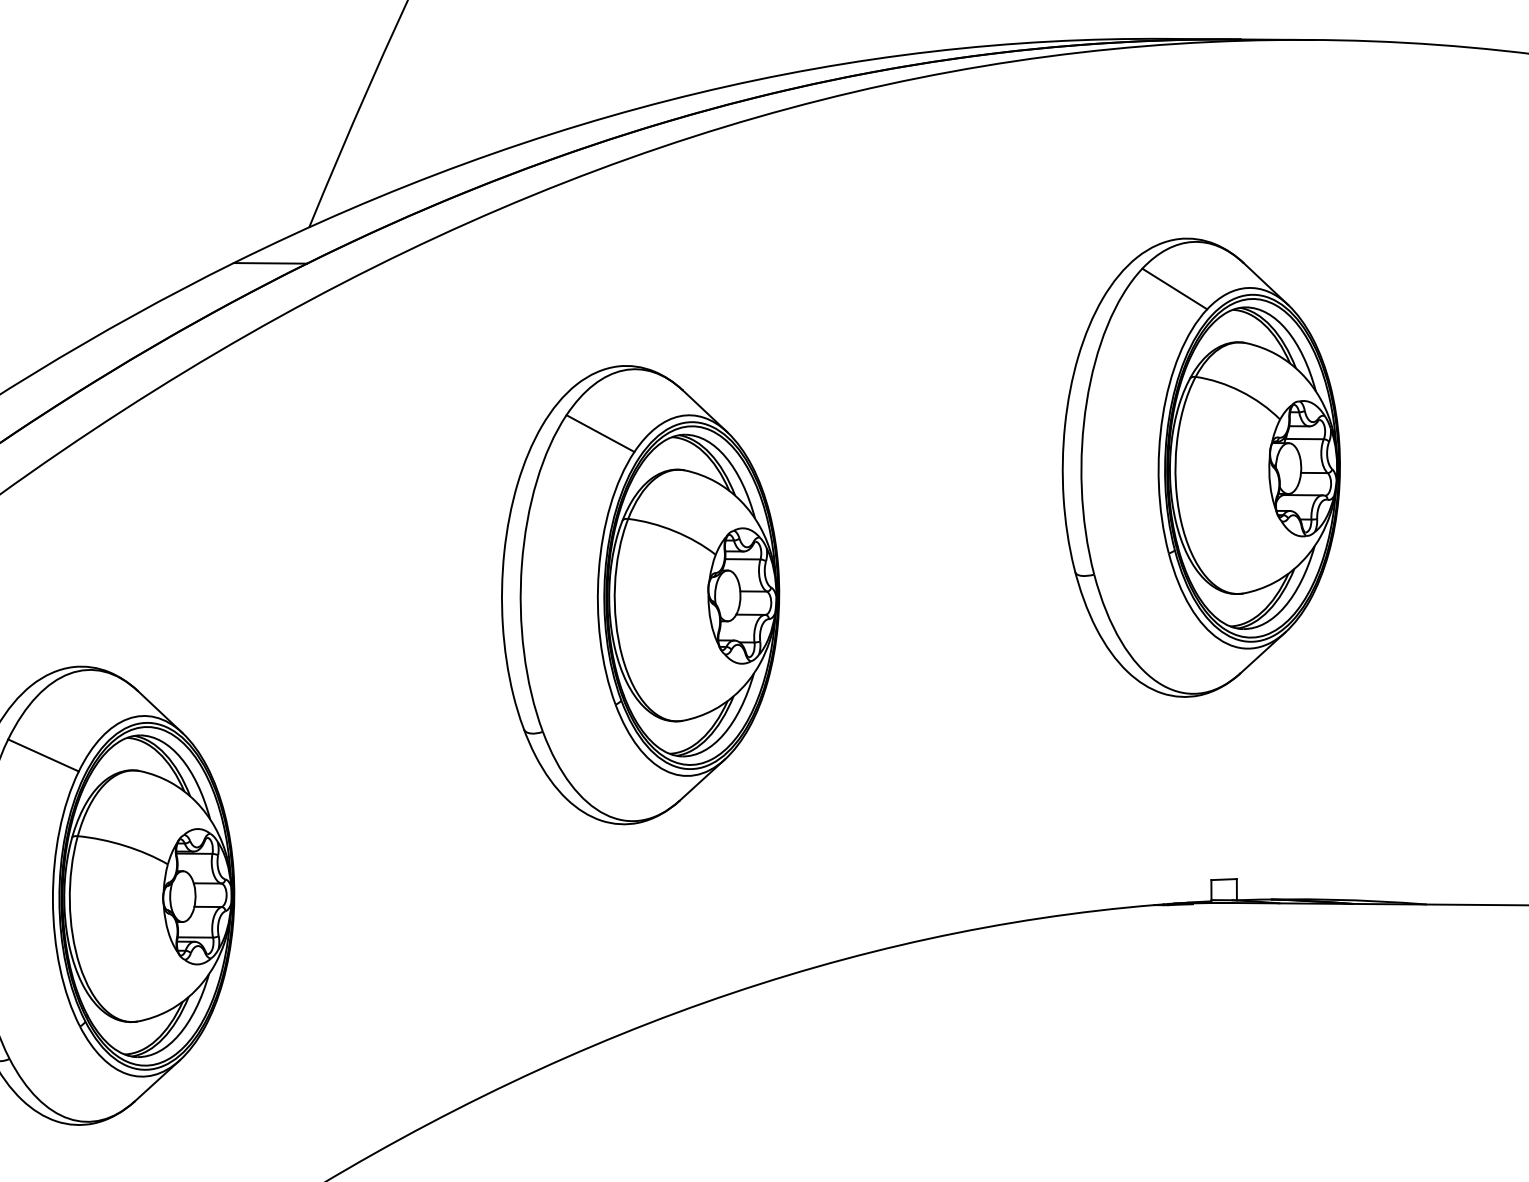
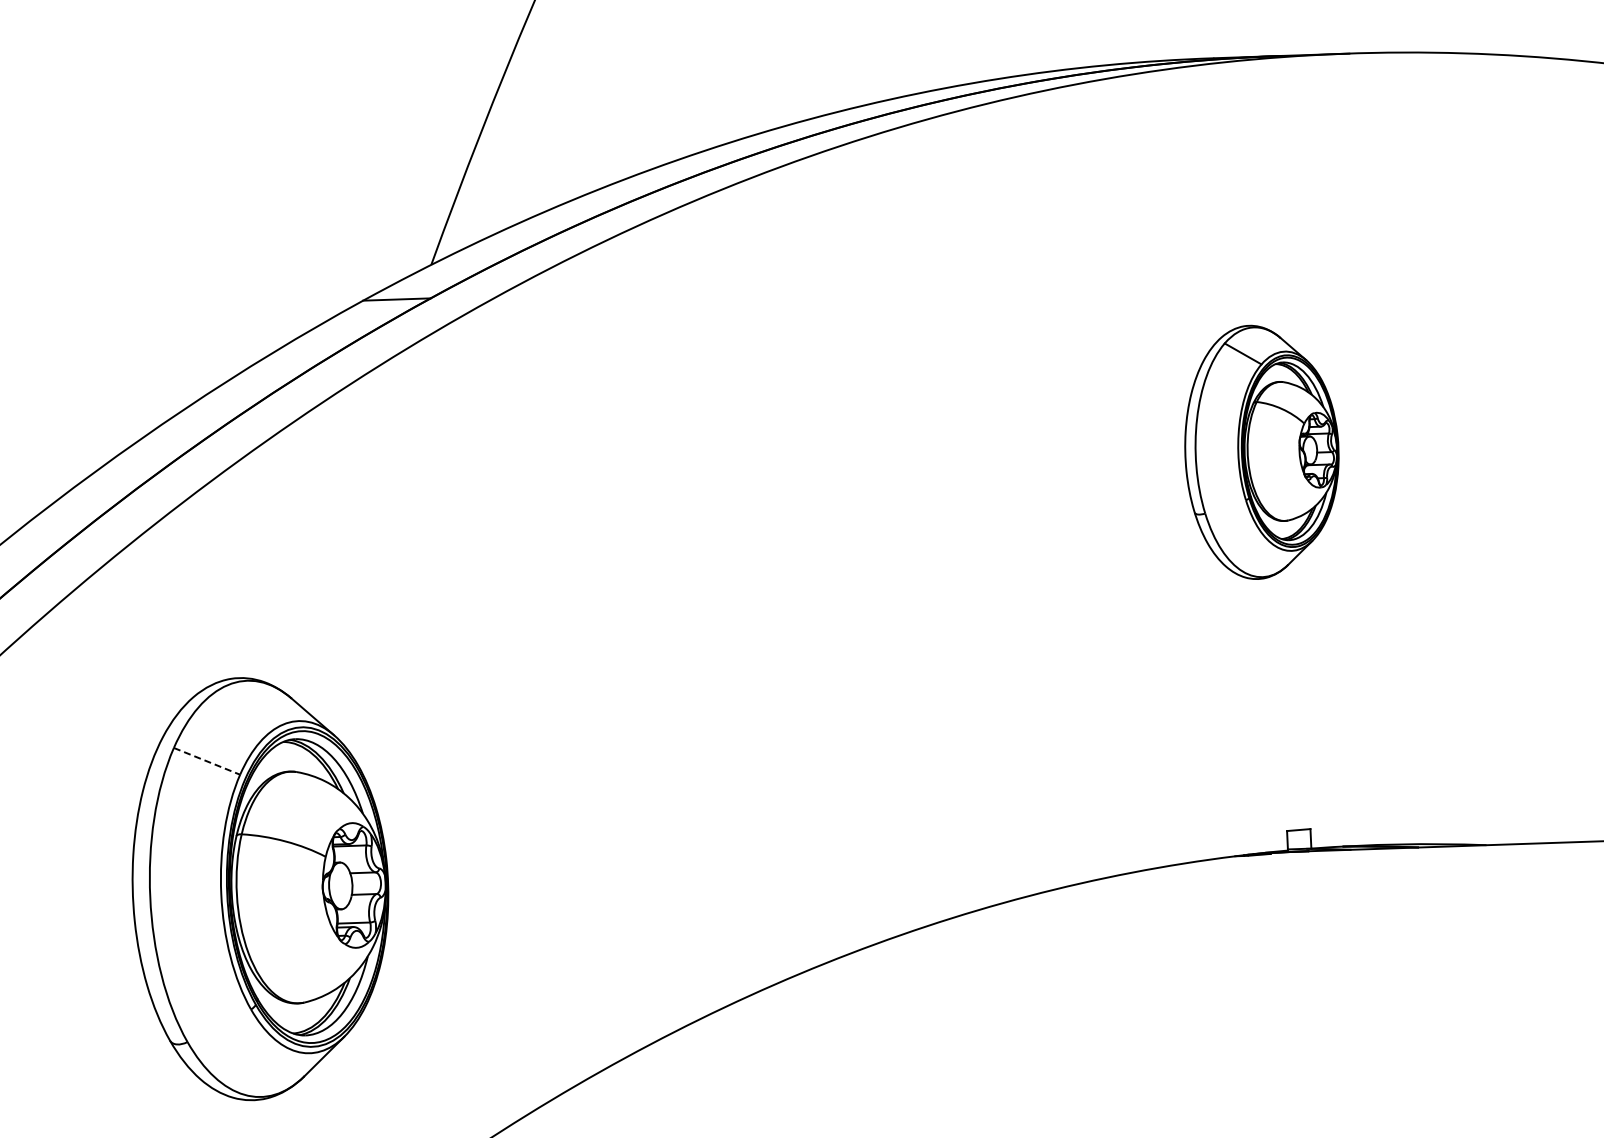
part: (1200, 468) -> (1261, 452), size x0.6
part: (640, 596) -> (750, 591), removed
line: (44, 755) -> (207, 761), solid -> dashed

